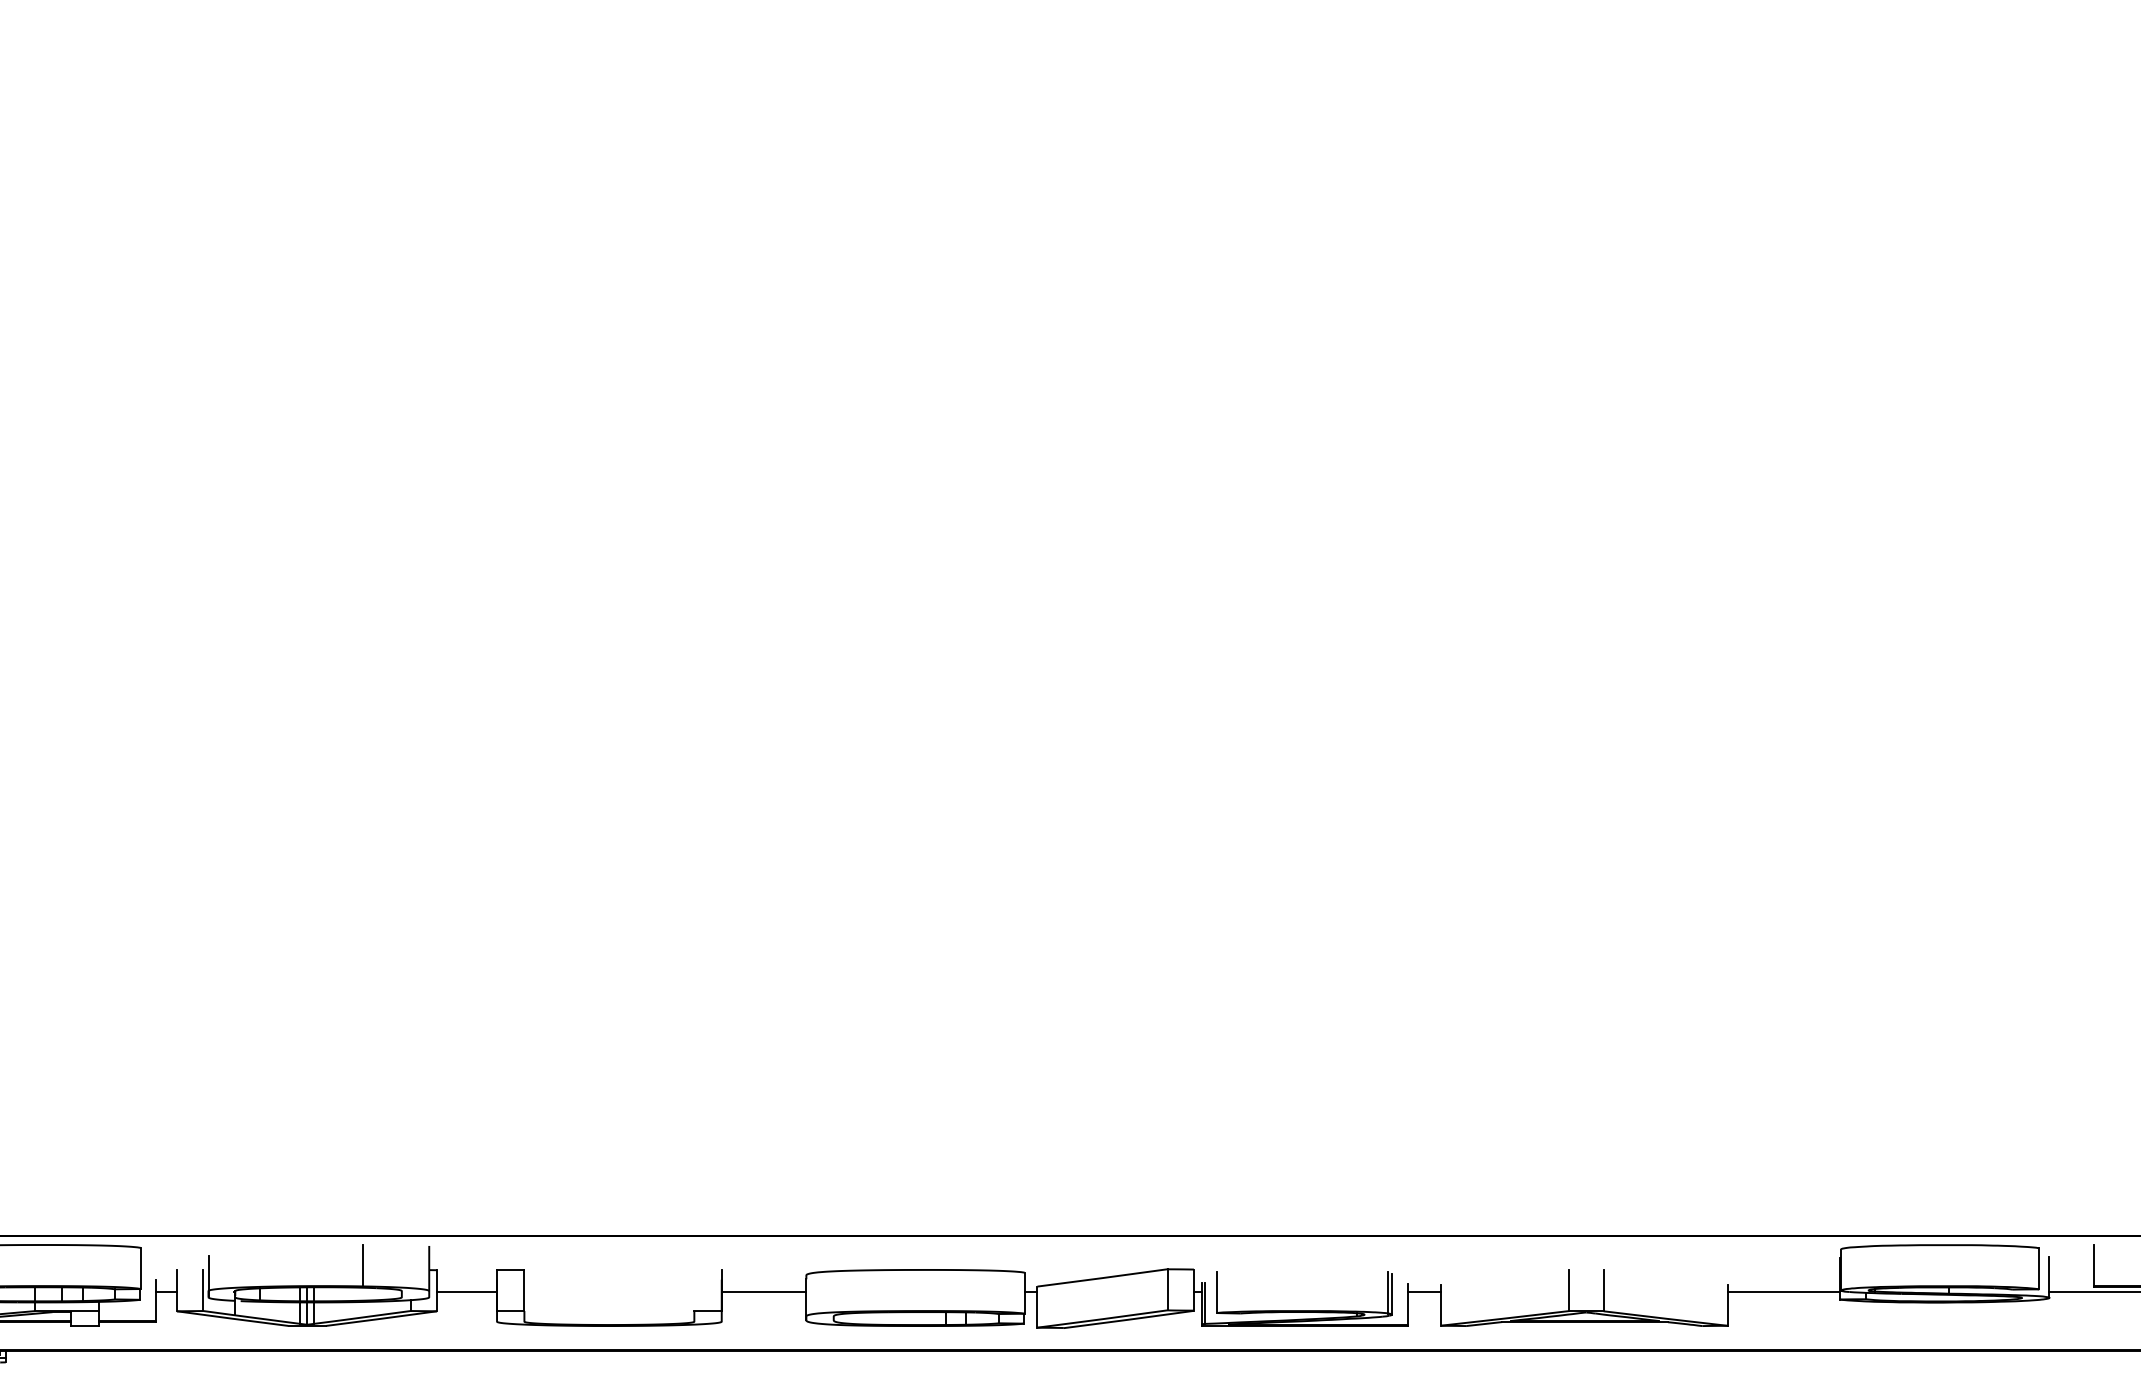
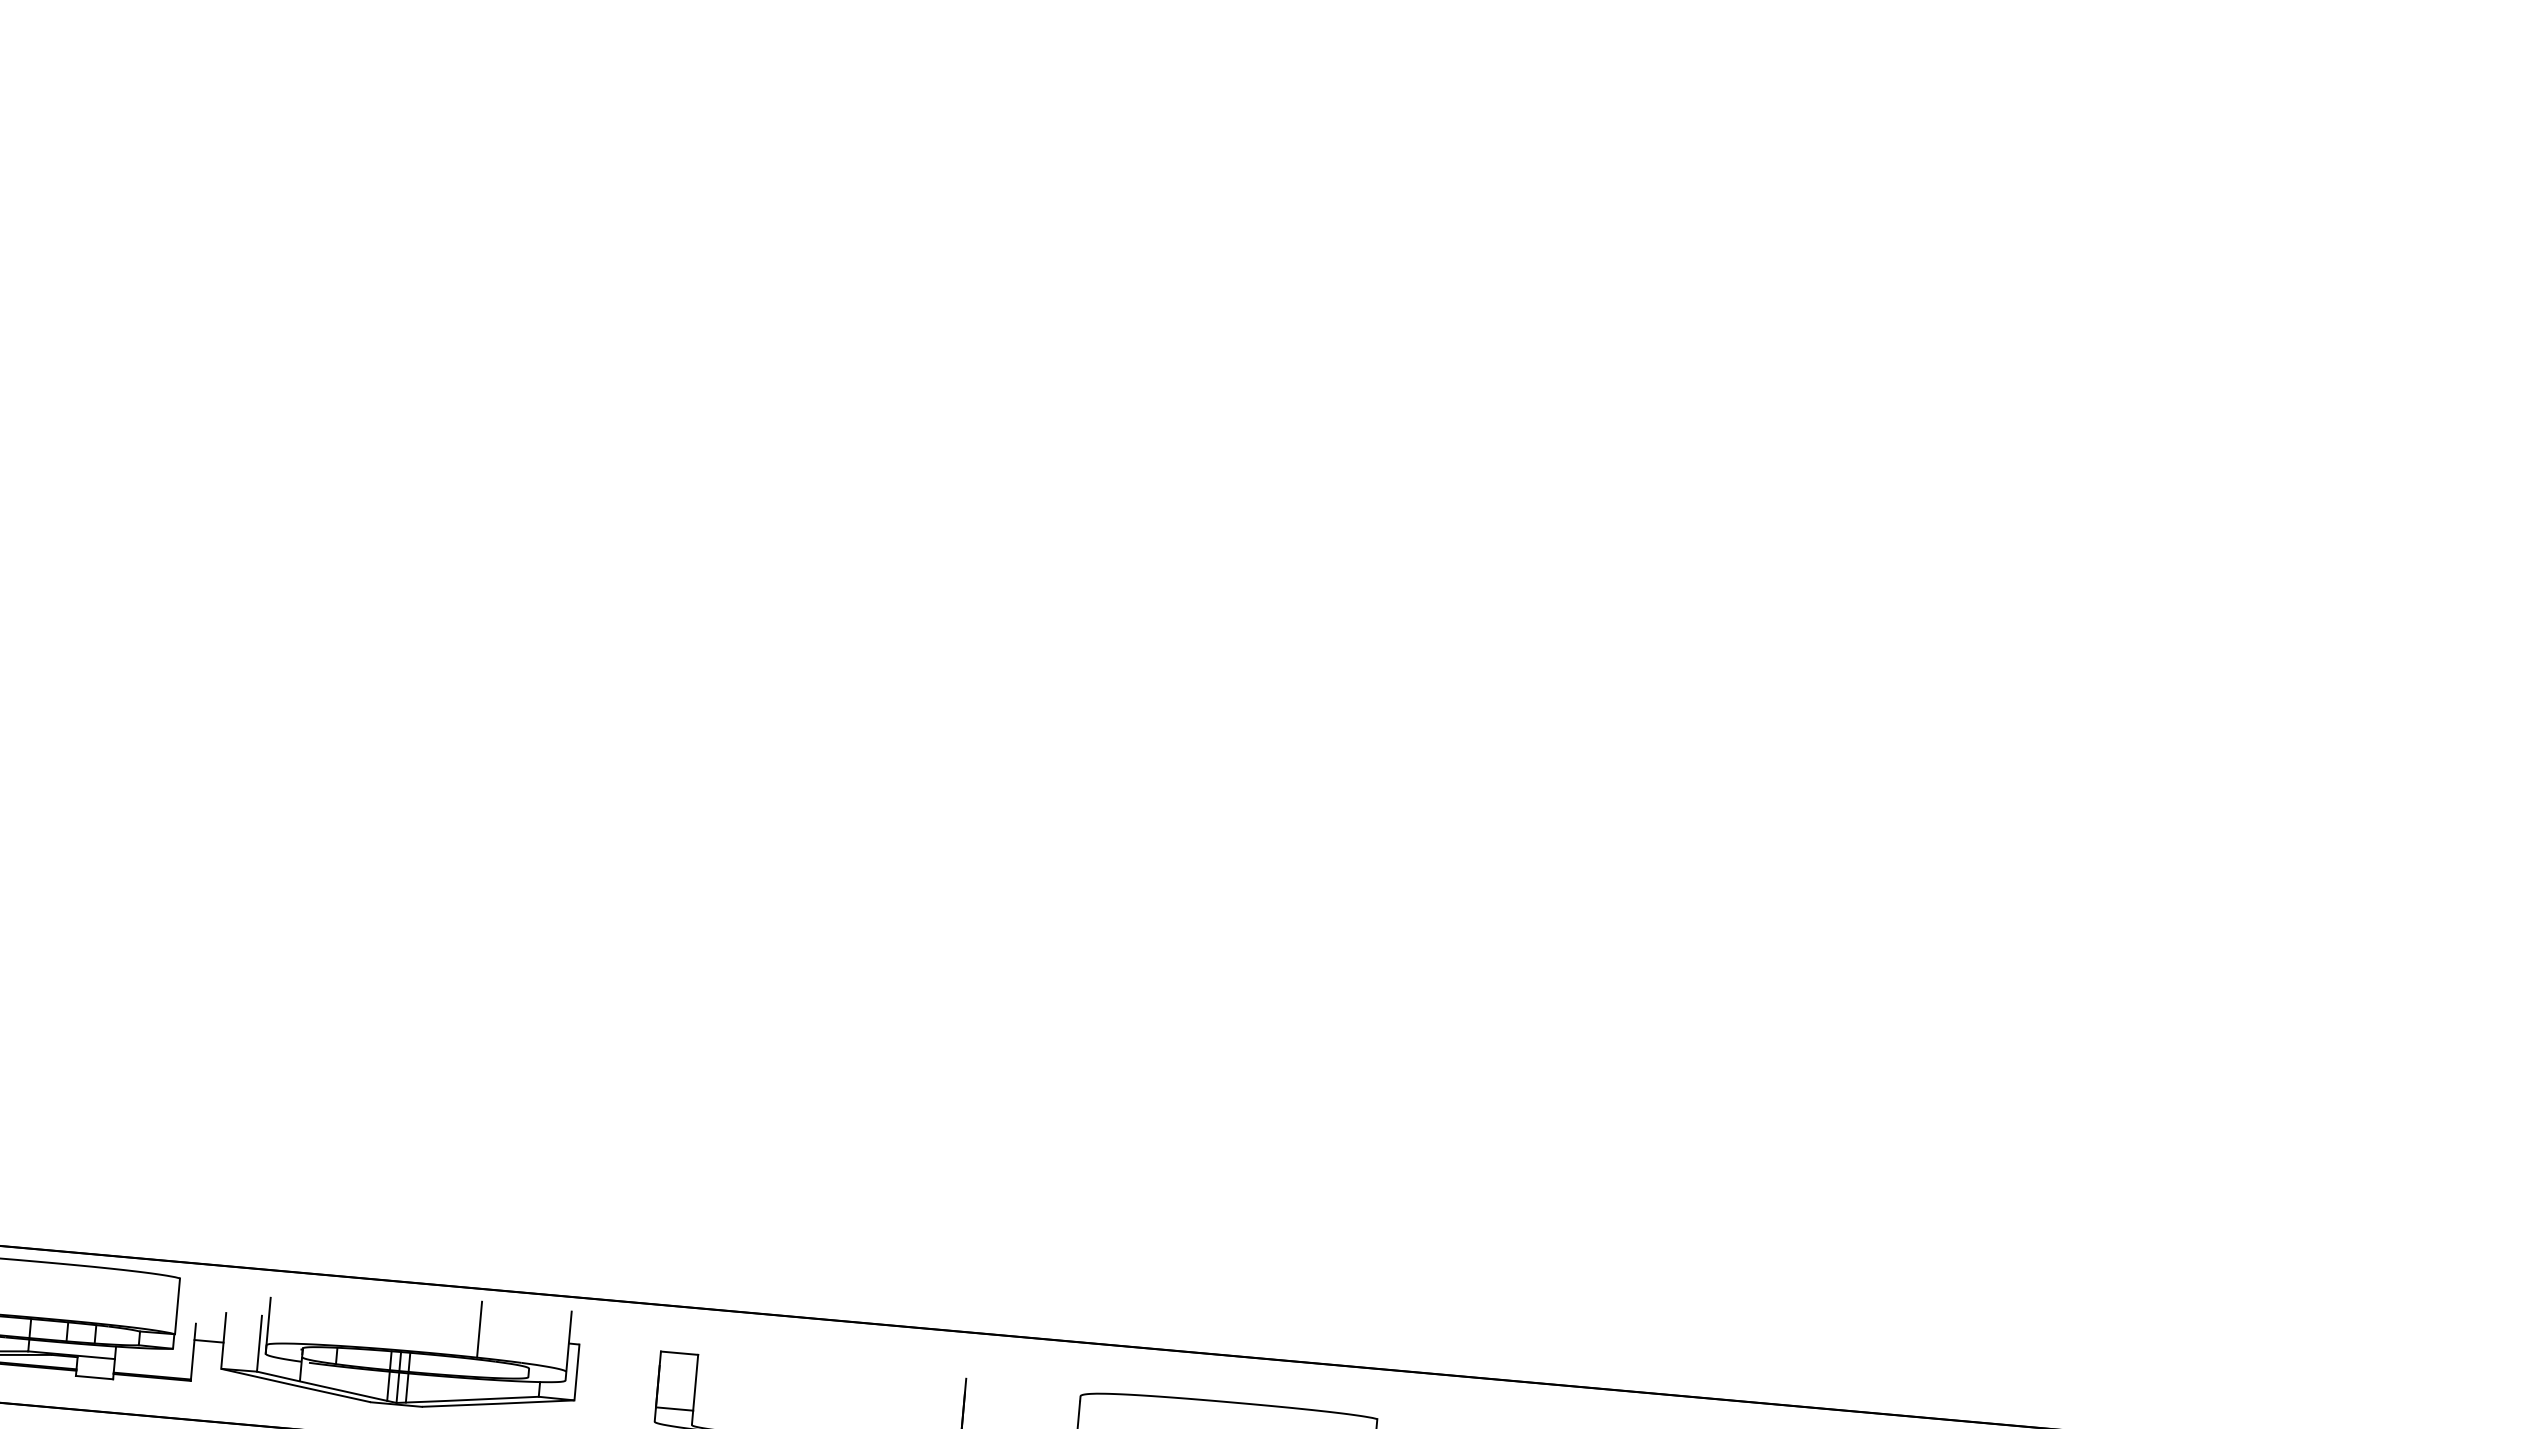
line: (467, 1291) -> (618, 1377), removed
line: (763, 1291) -> (1020, 1413), removed

